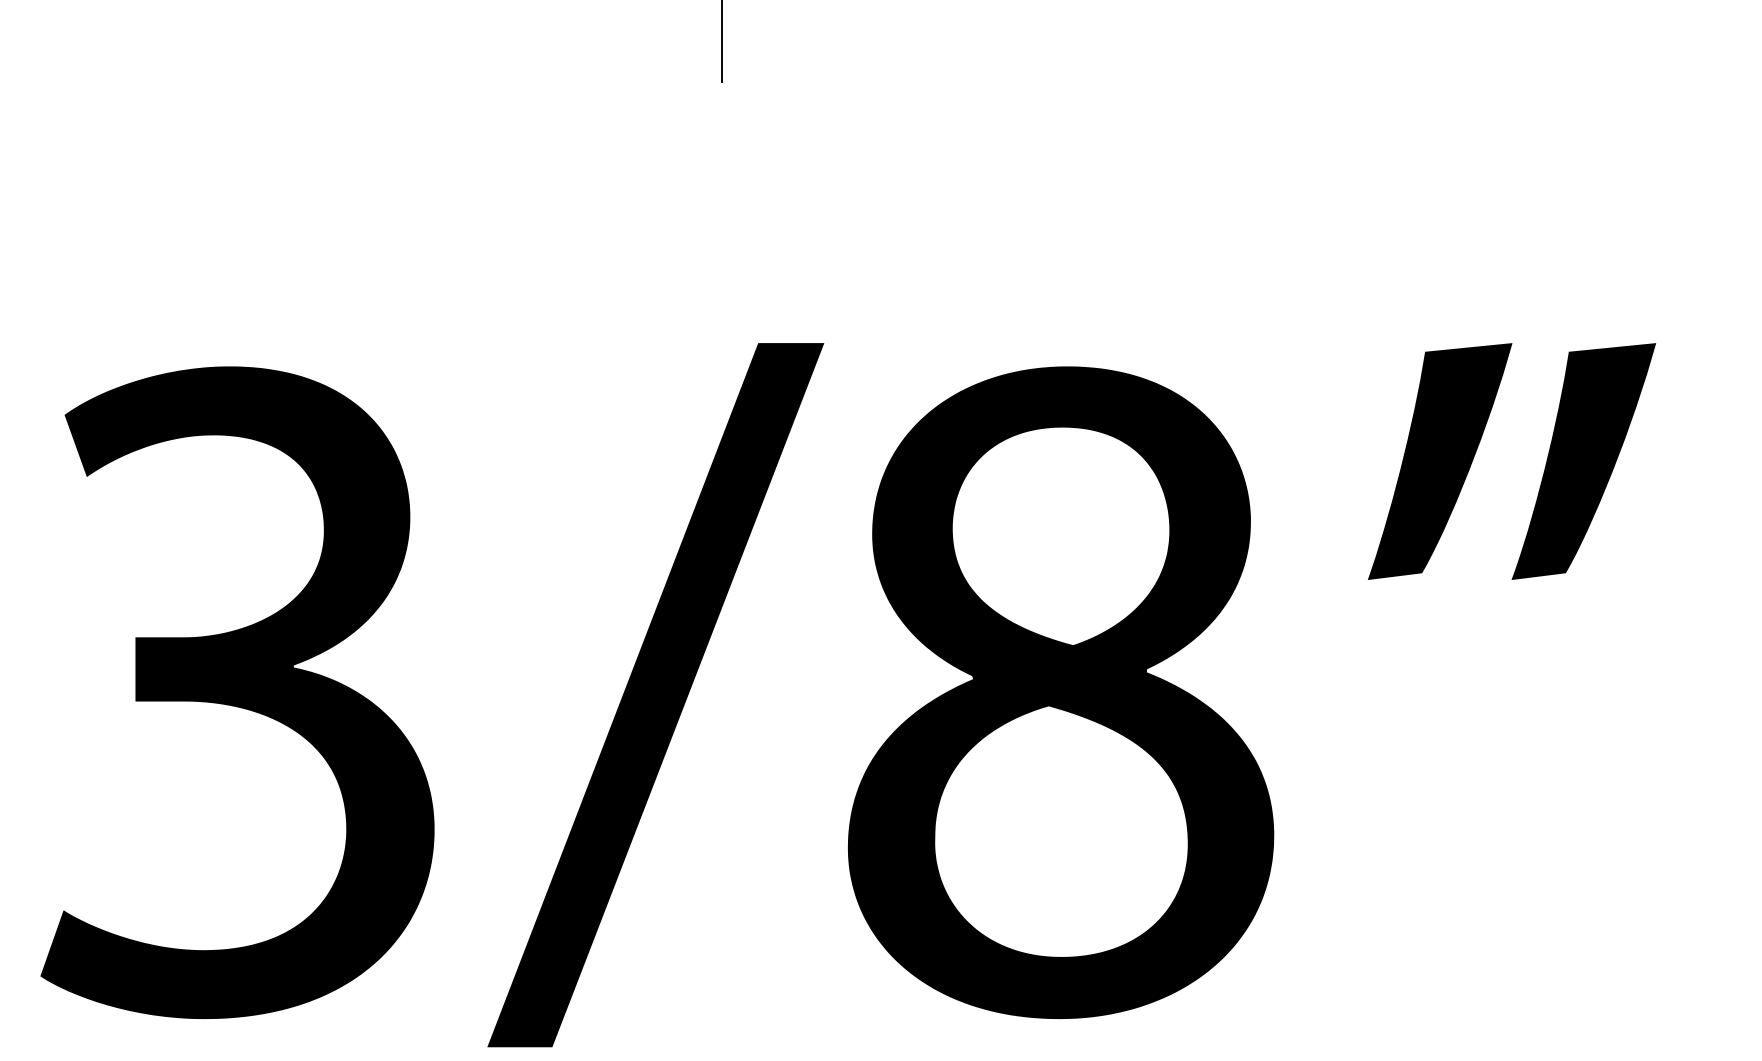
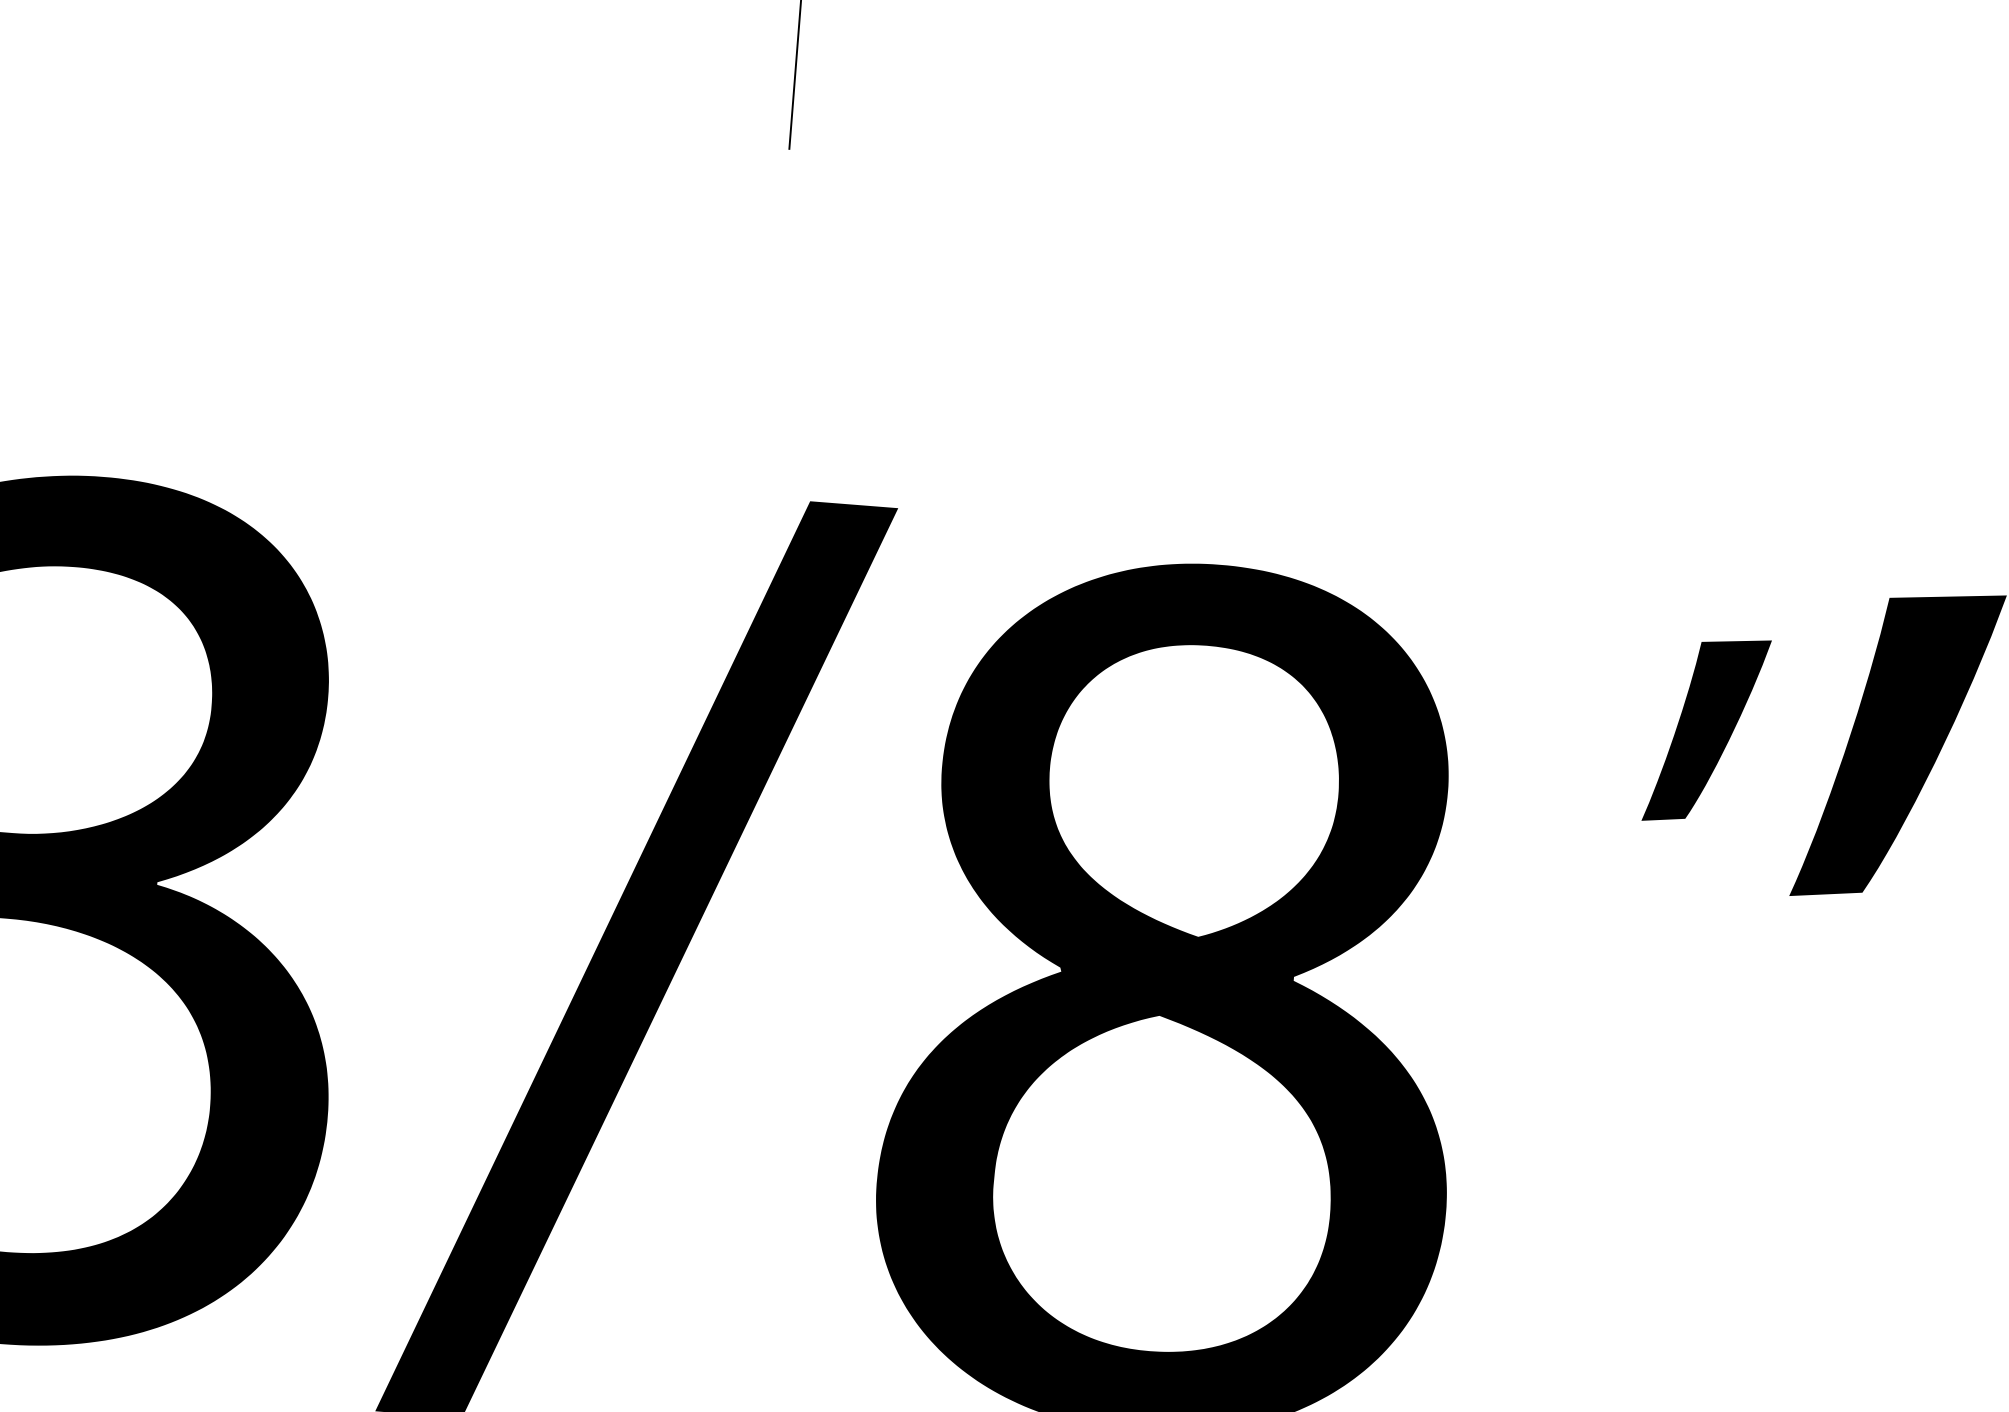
part: (1440, 461) -> (1706, 730), size x0.6

